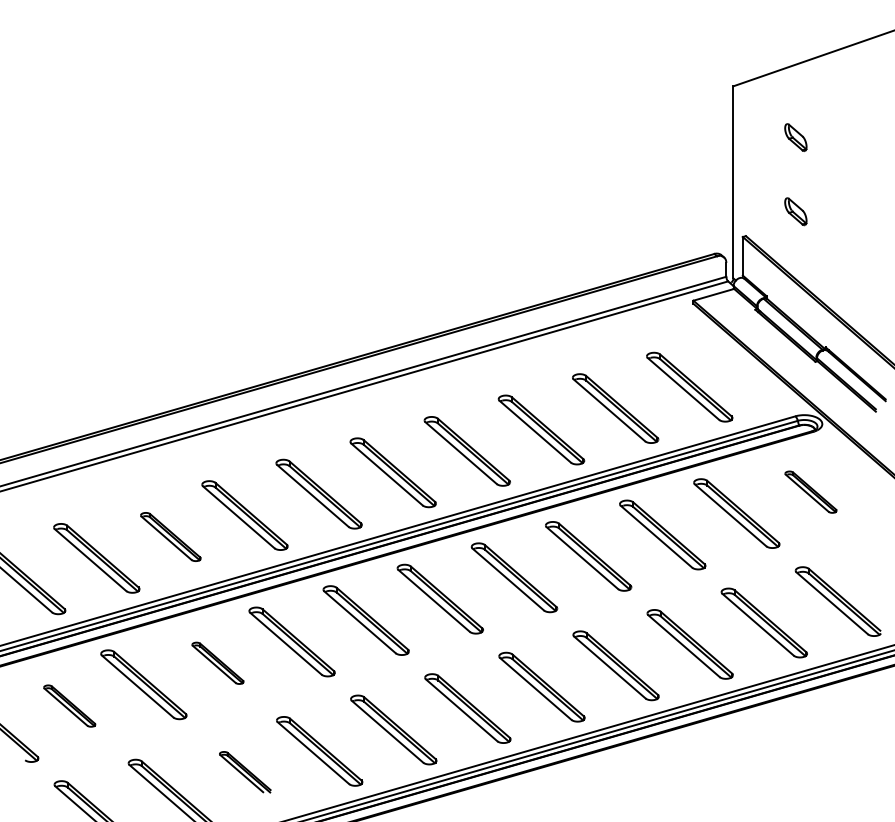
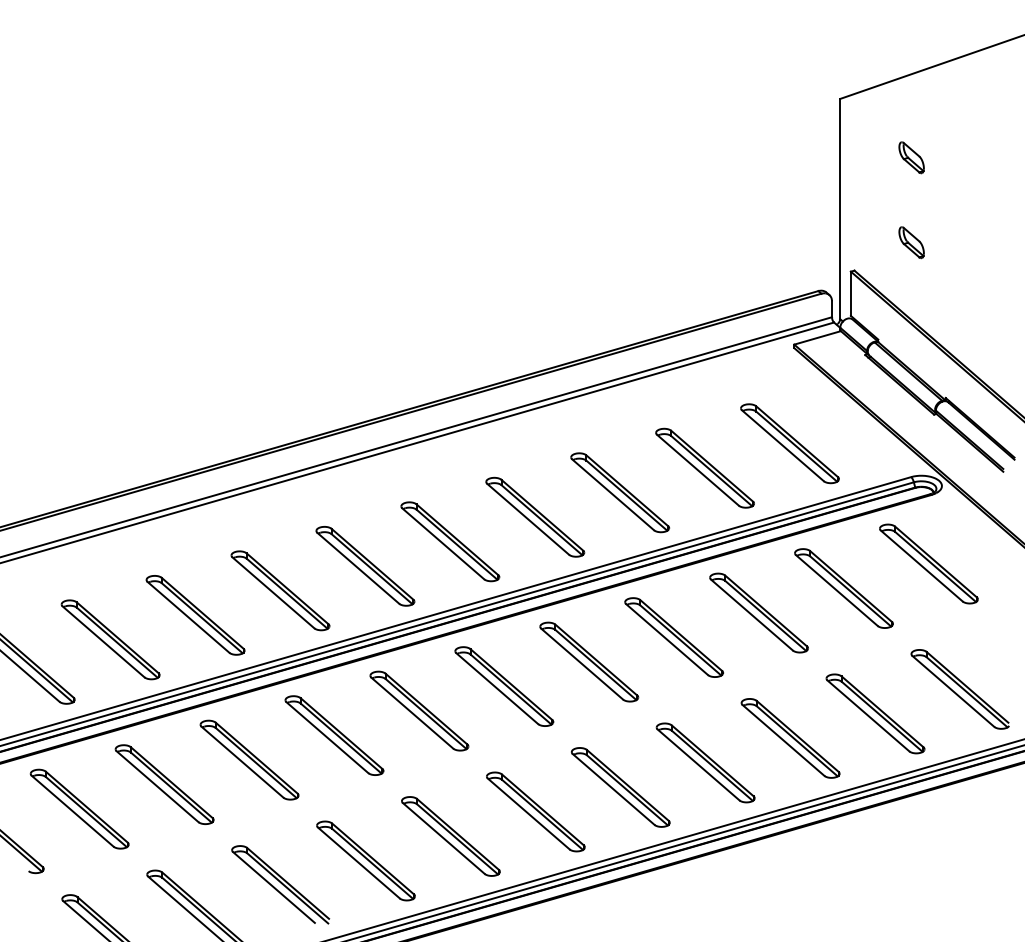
part: (810, 491) -> (928, 563), size x1.67
part: (170, 537) -> (195, 615), size x1.43
part: (217, 662) -> (249, 759), size x1.67
part: (69, 705) -> (79, 808), size x1.67
part: (245, 771) -> (280, 884), size x1.67

